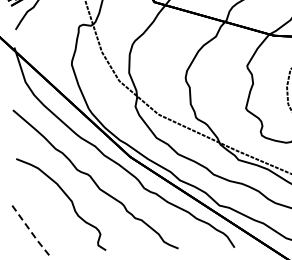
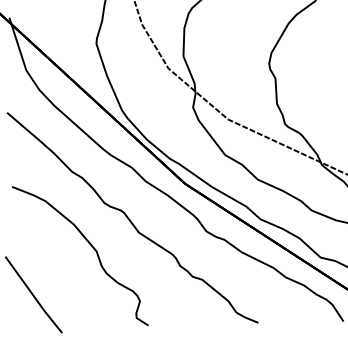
line: (30, 230) -> (33, 295), dashed -> solid

